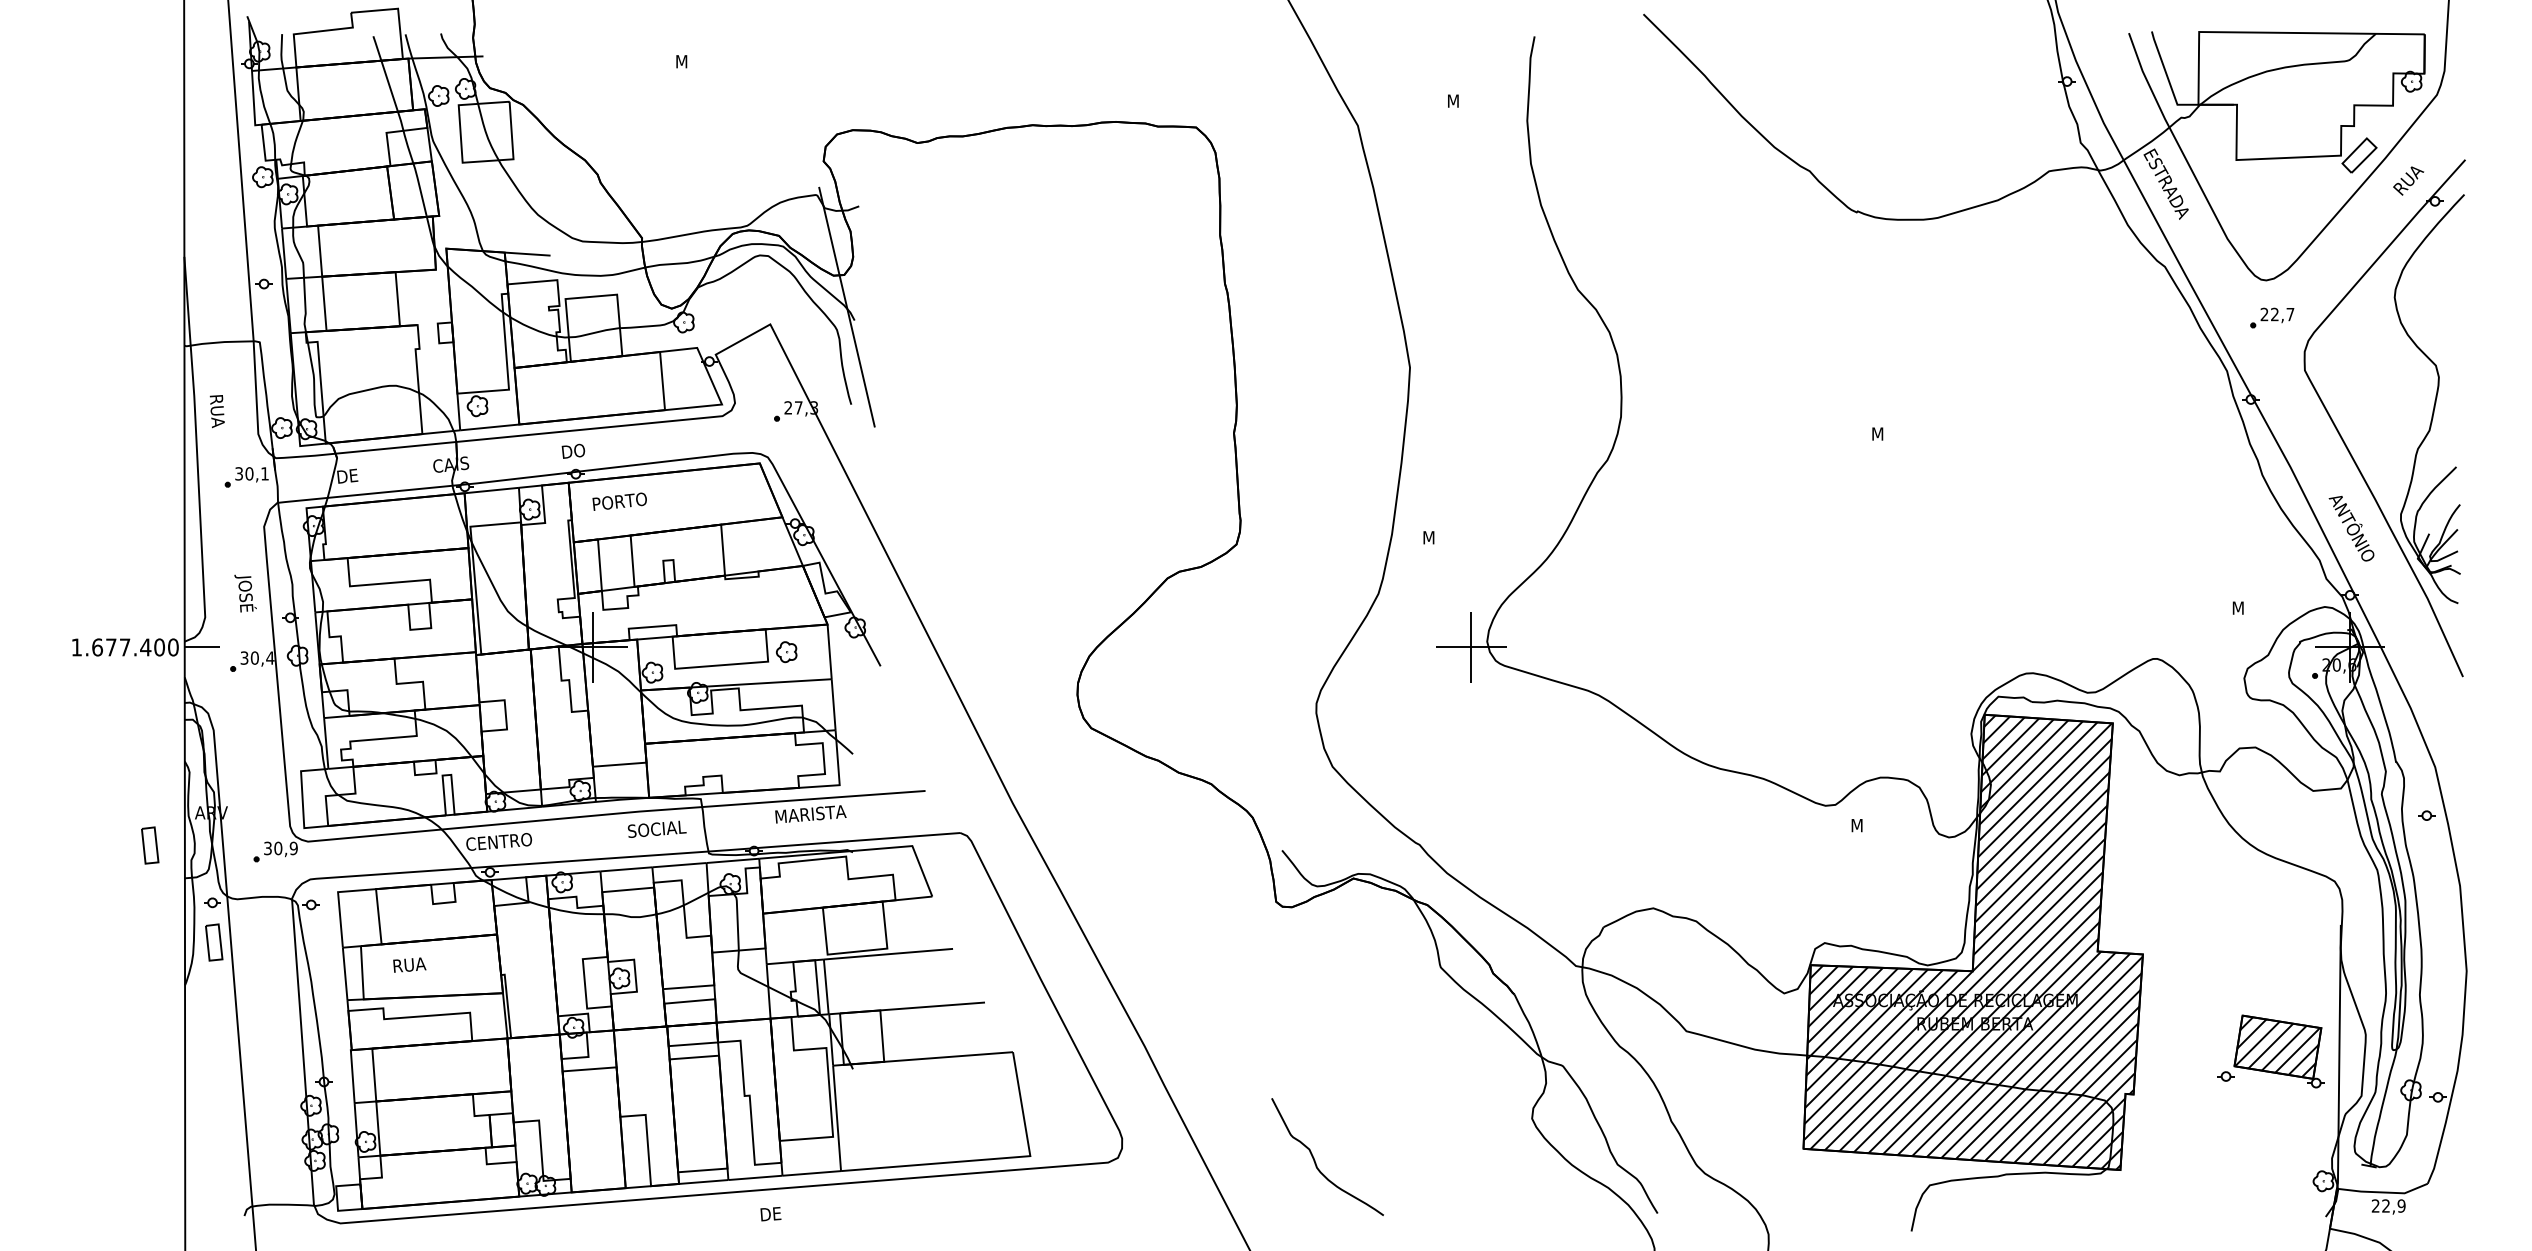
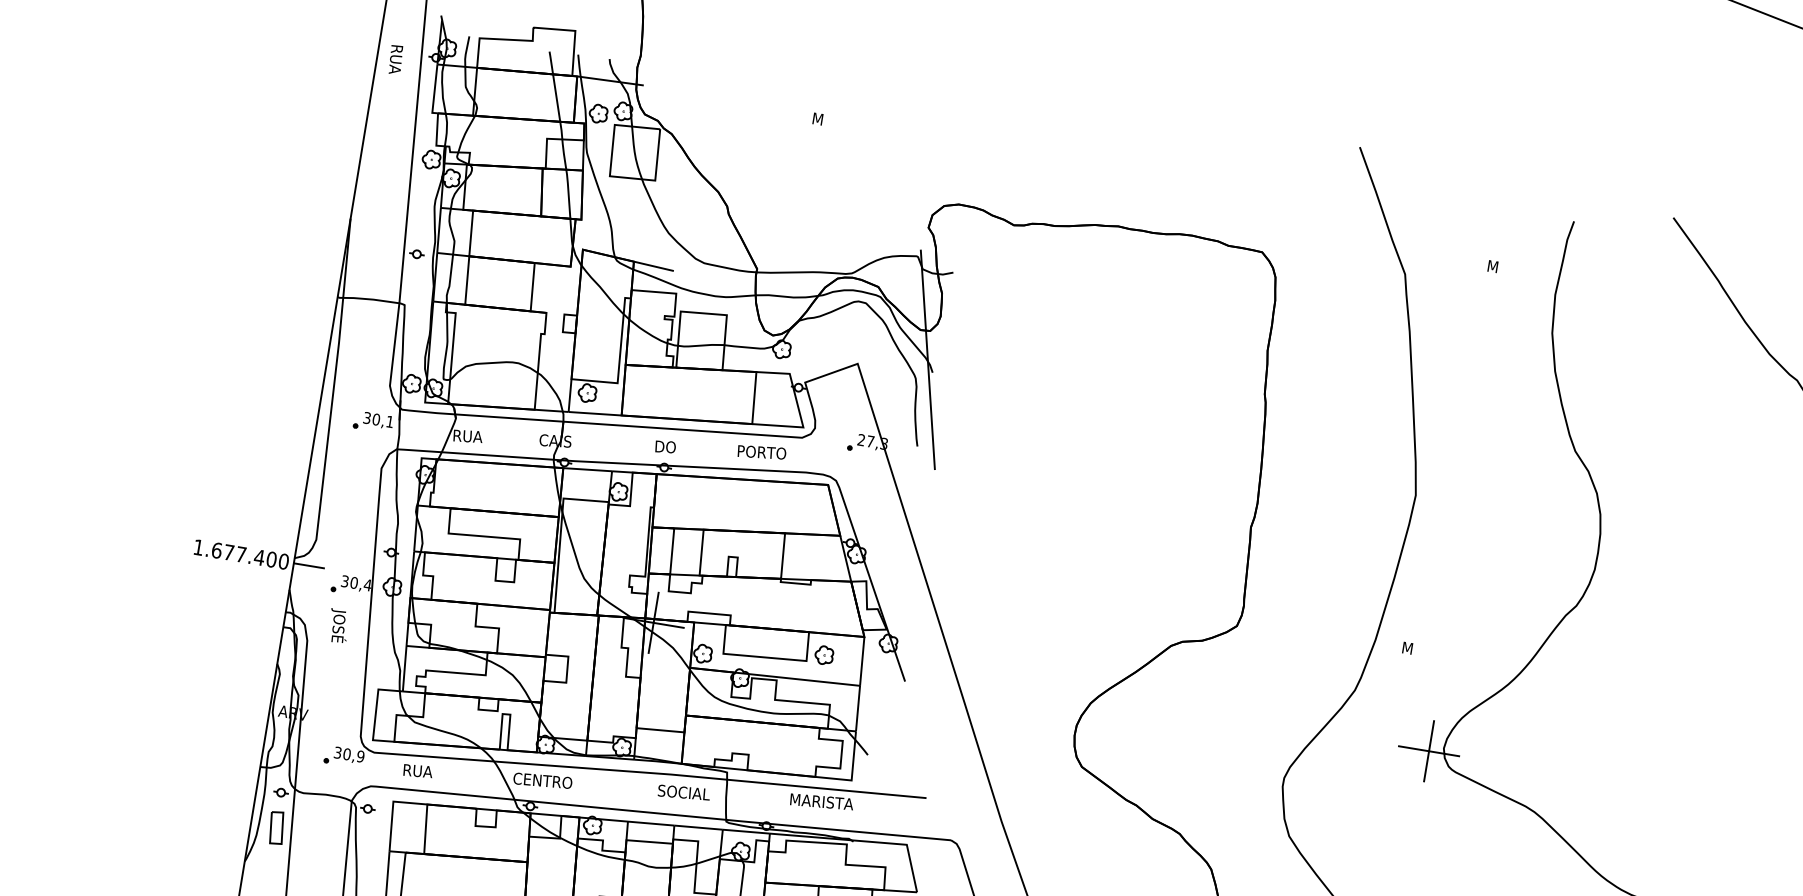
text: (216, 411) -> (395, 59), moved
text: (354, 475) -> (468, 436), DE -> RUA
text: (619, 501) -> (761, 452), moved
text: (245, 593) -> (338, 626), moved
part: (150, 845) -> (234, 733), removed
text: (409, 964) -> (417, 770), moved

